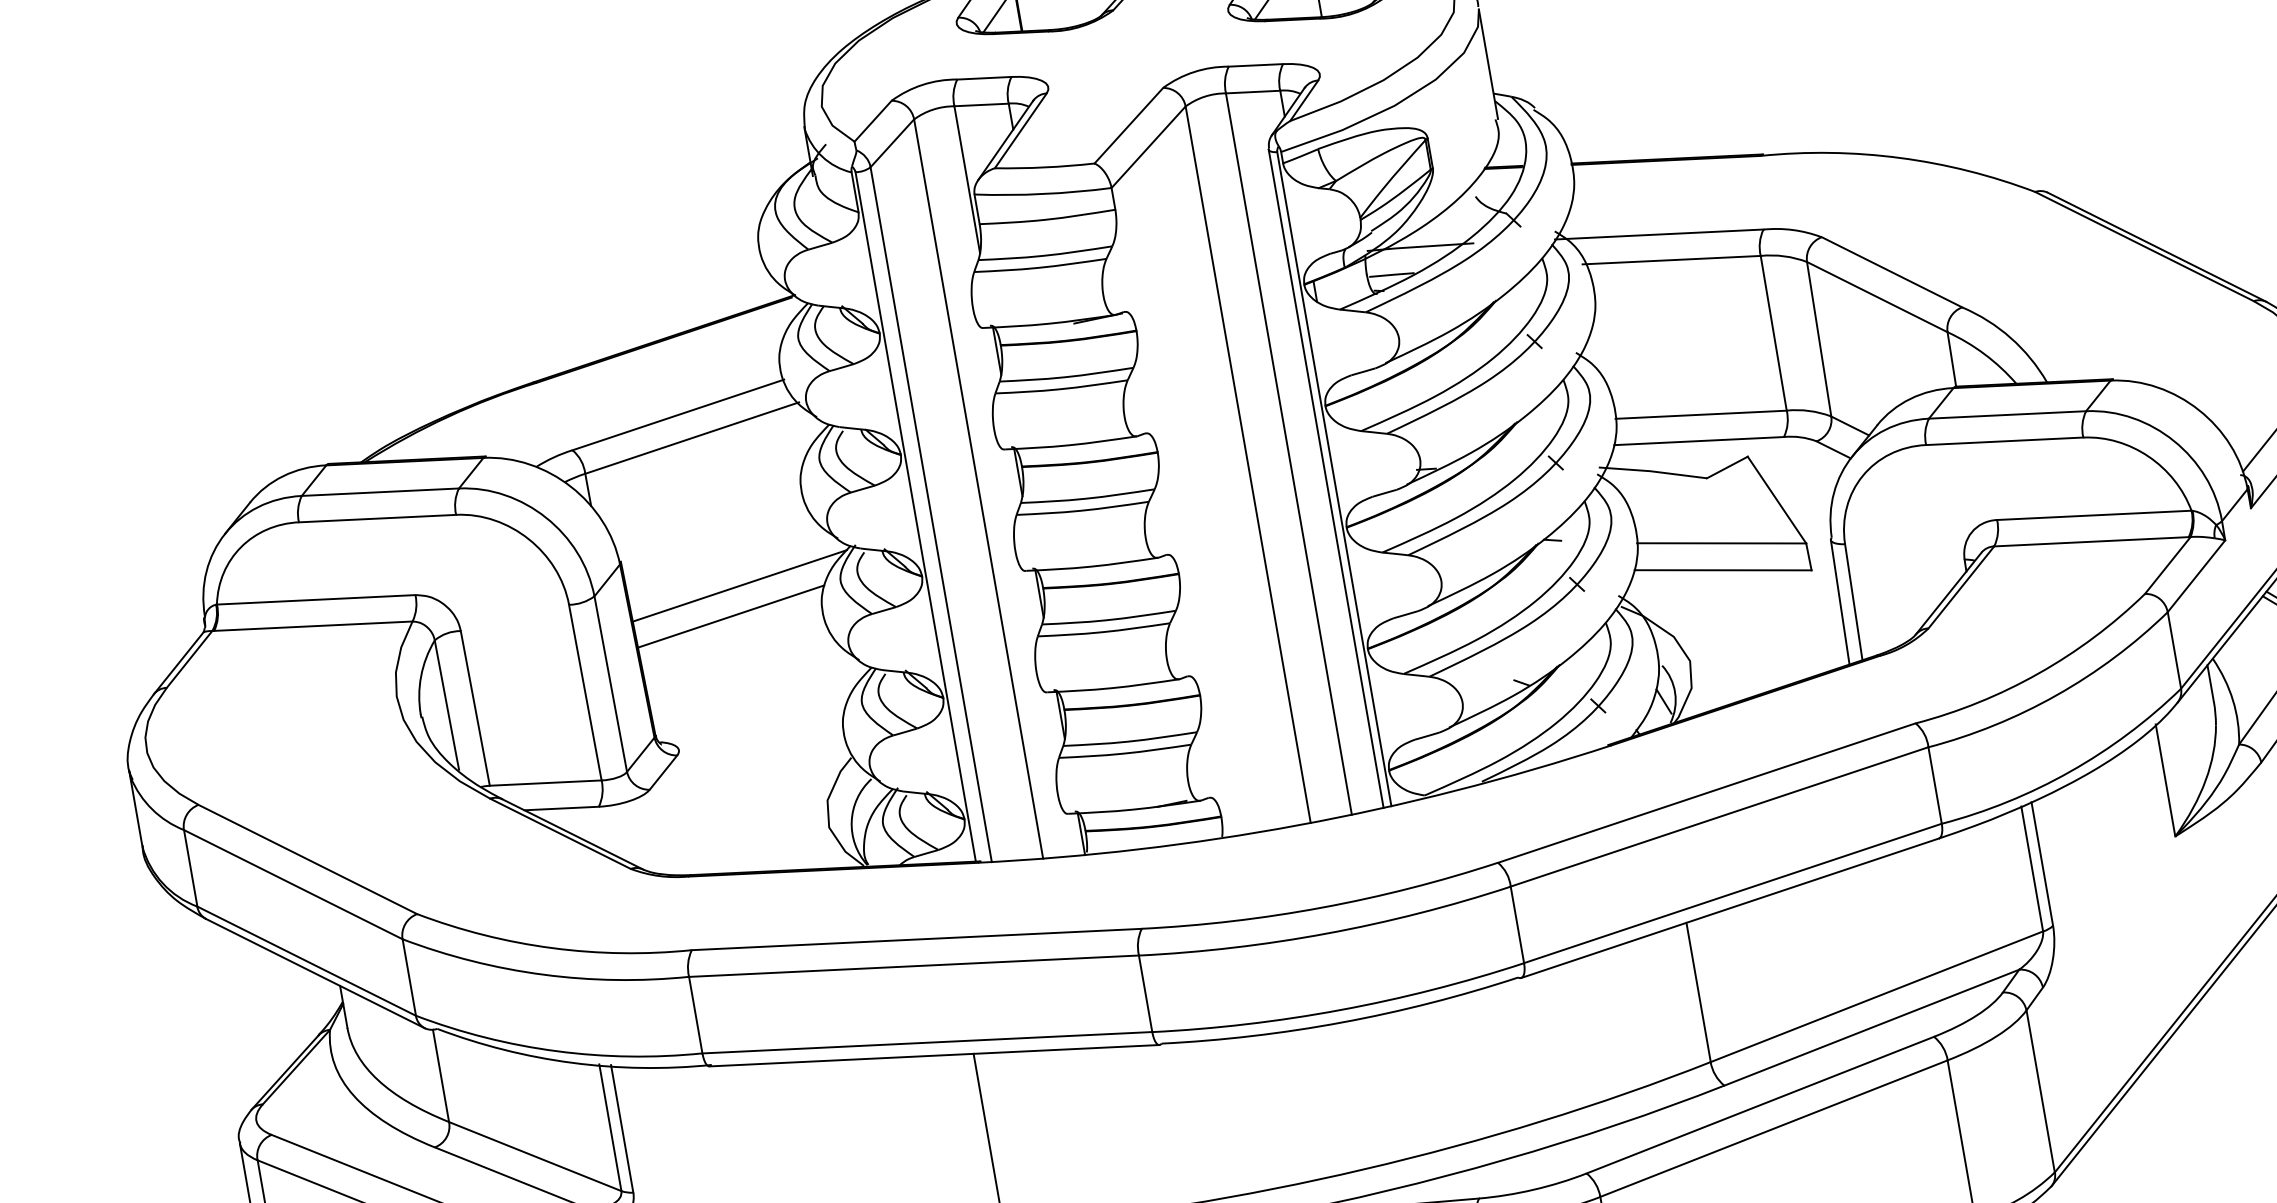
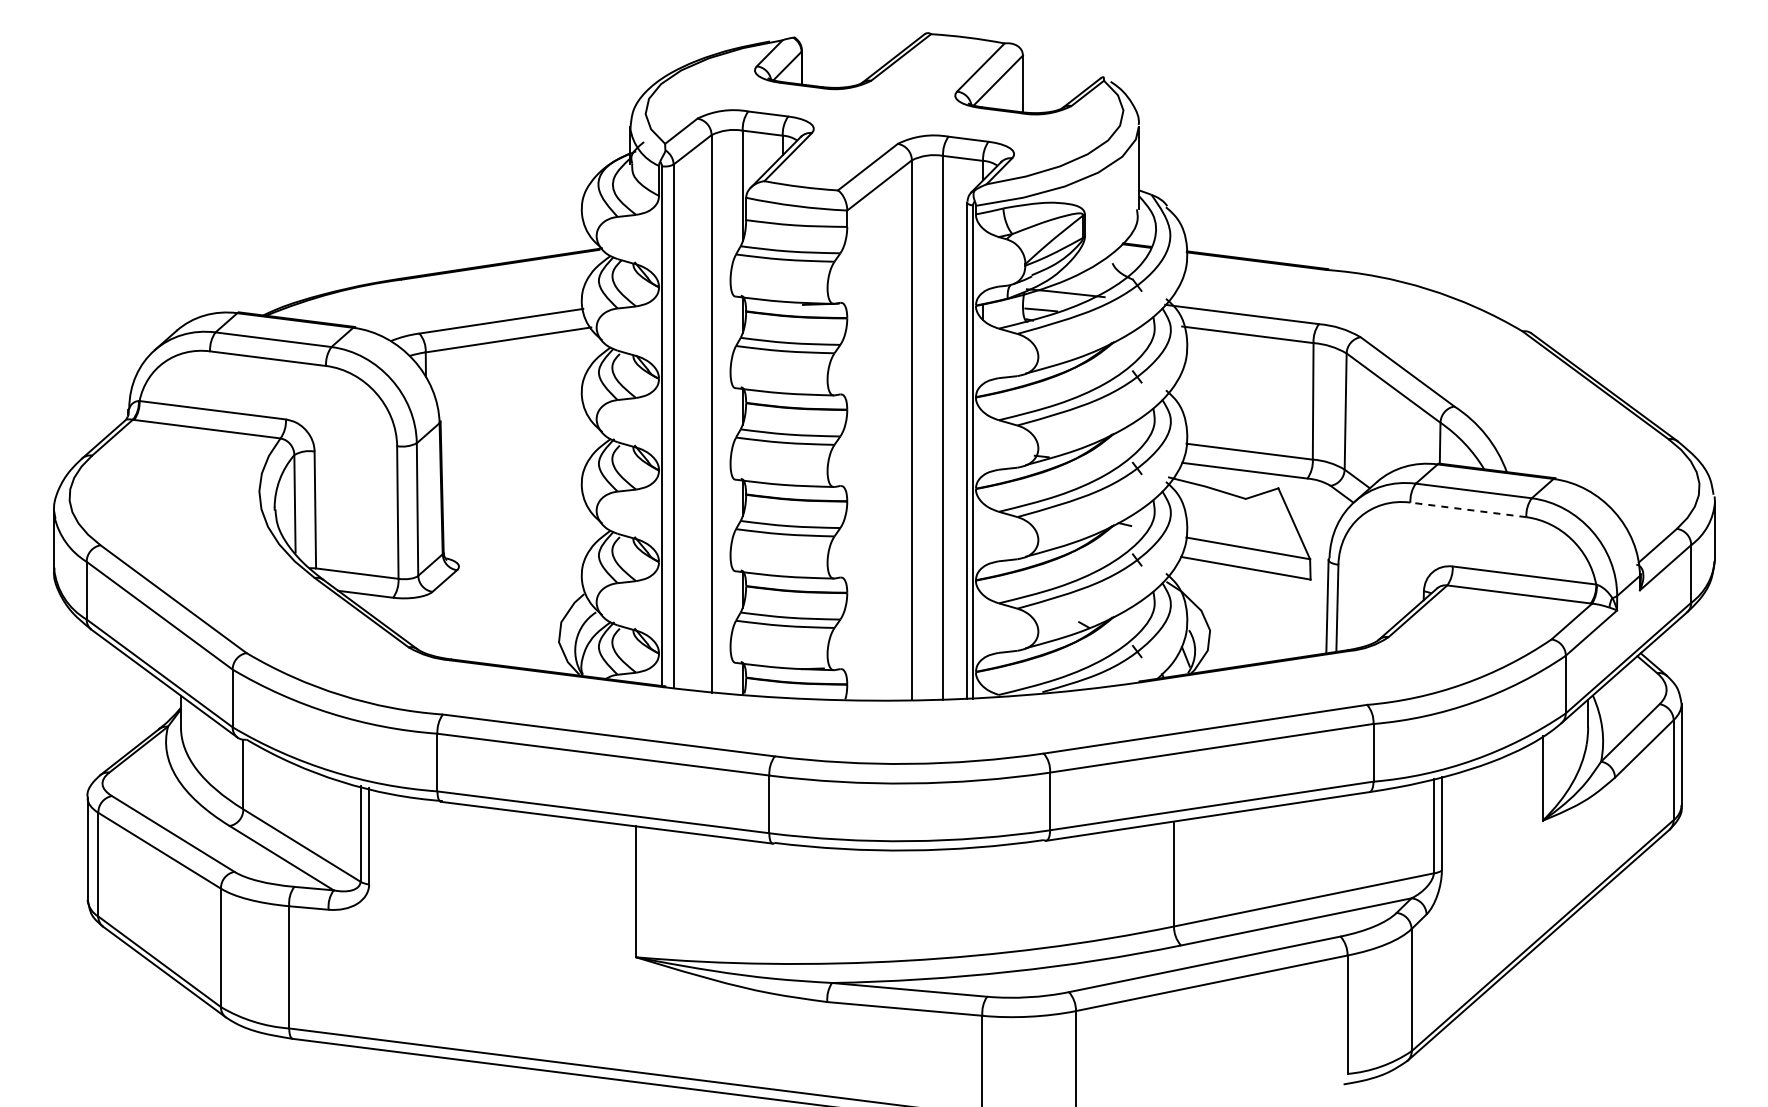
line: (2003, 440) -> (1467, 509), solid -> dashed
line: (739, 585) -> (524, 453), removed
line: (731, 616) -> (514, 475), removed

